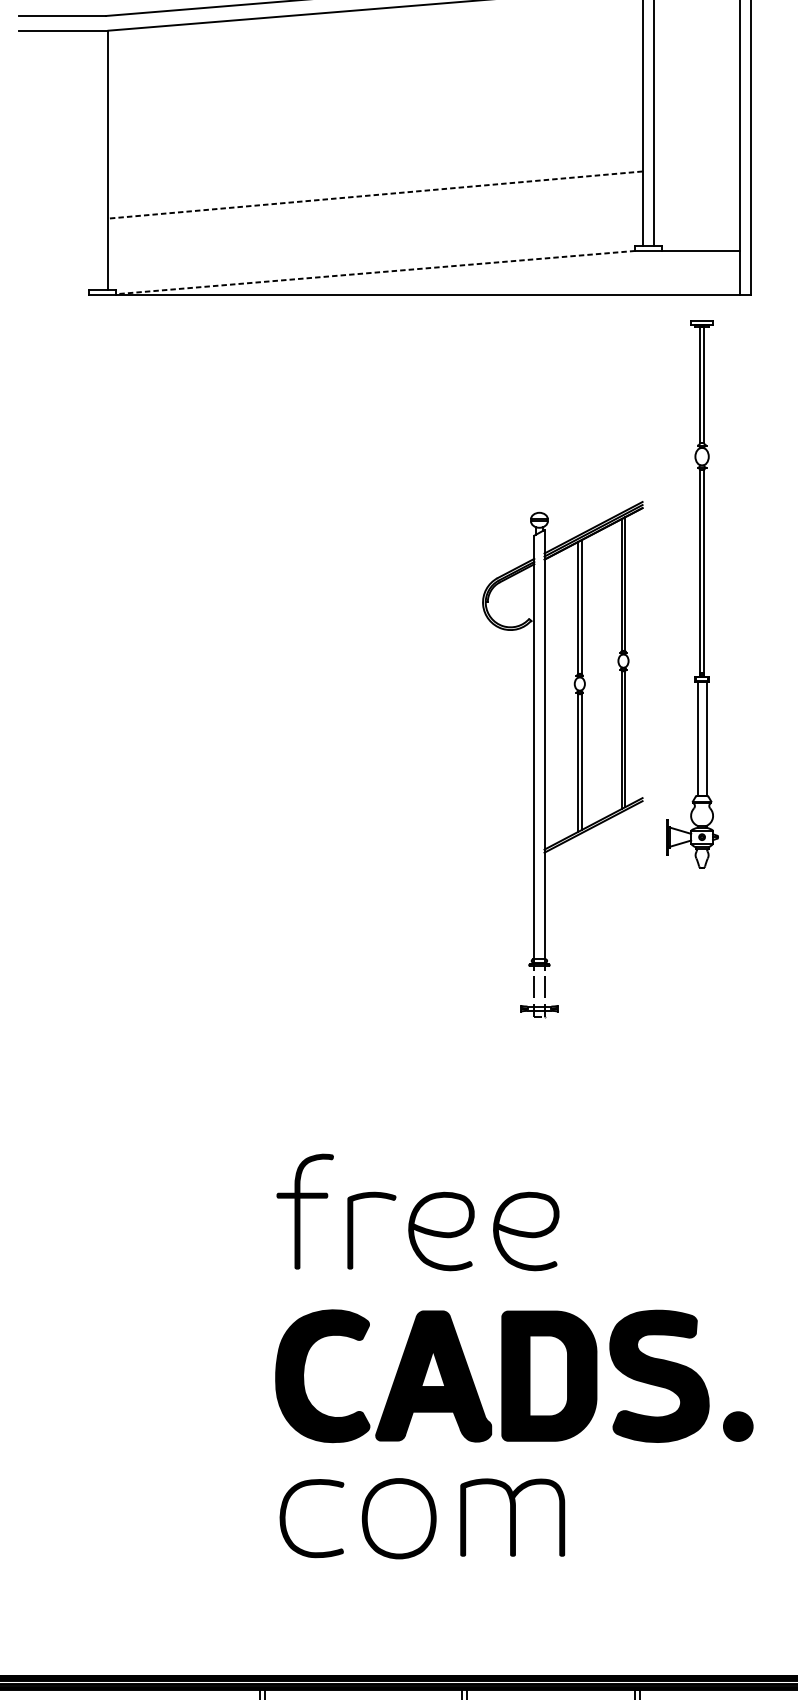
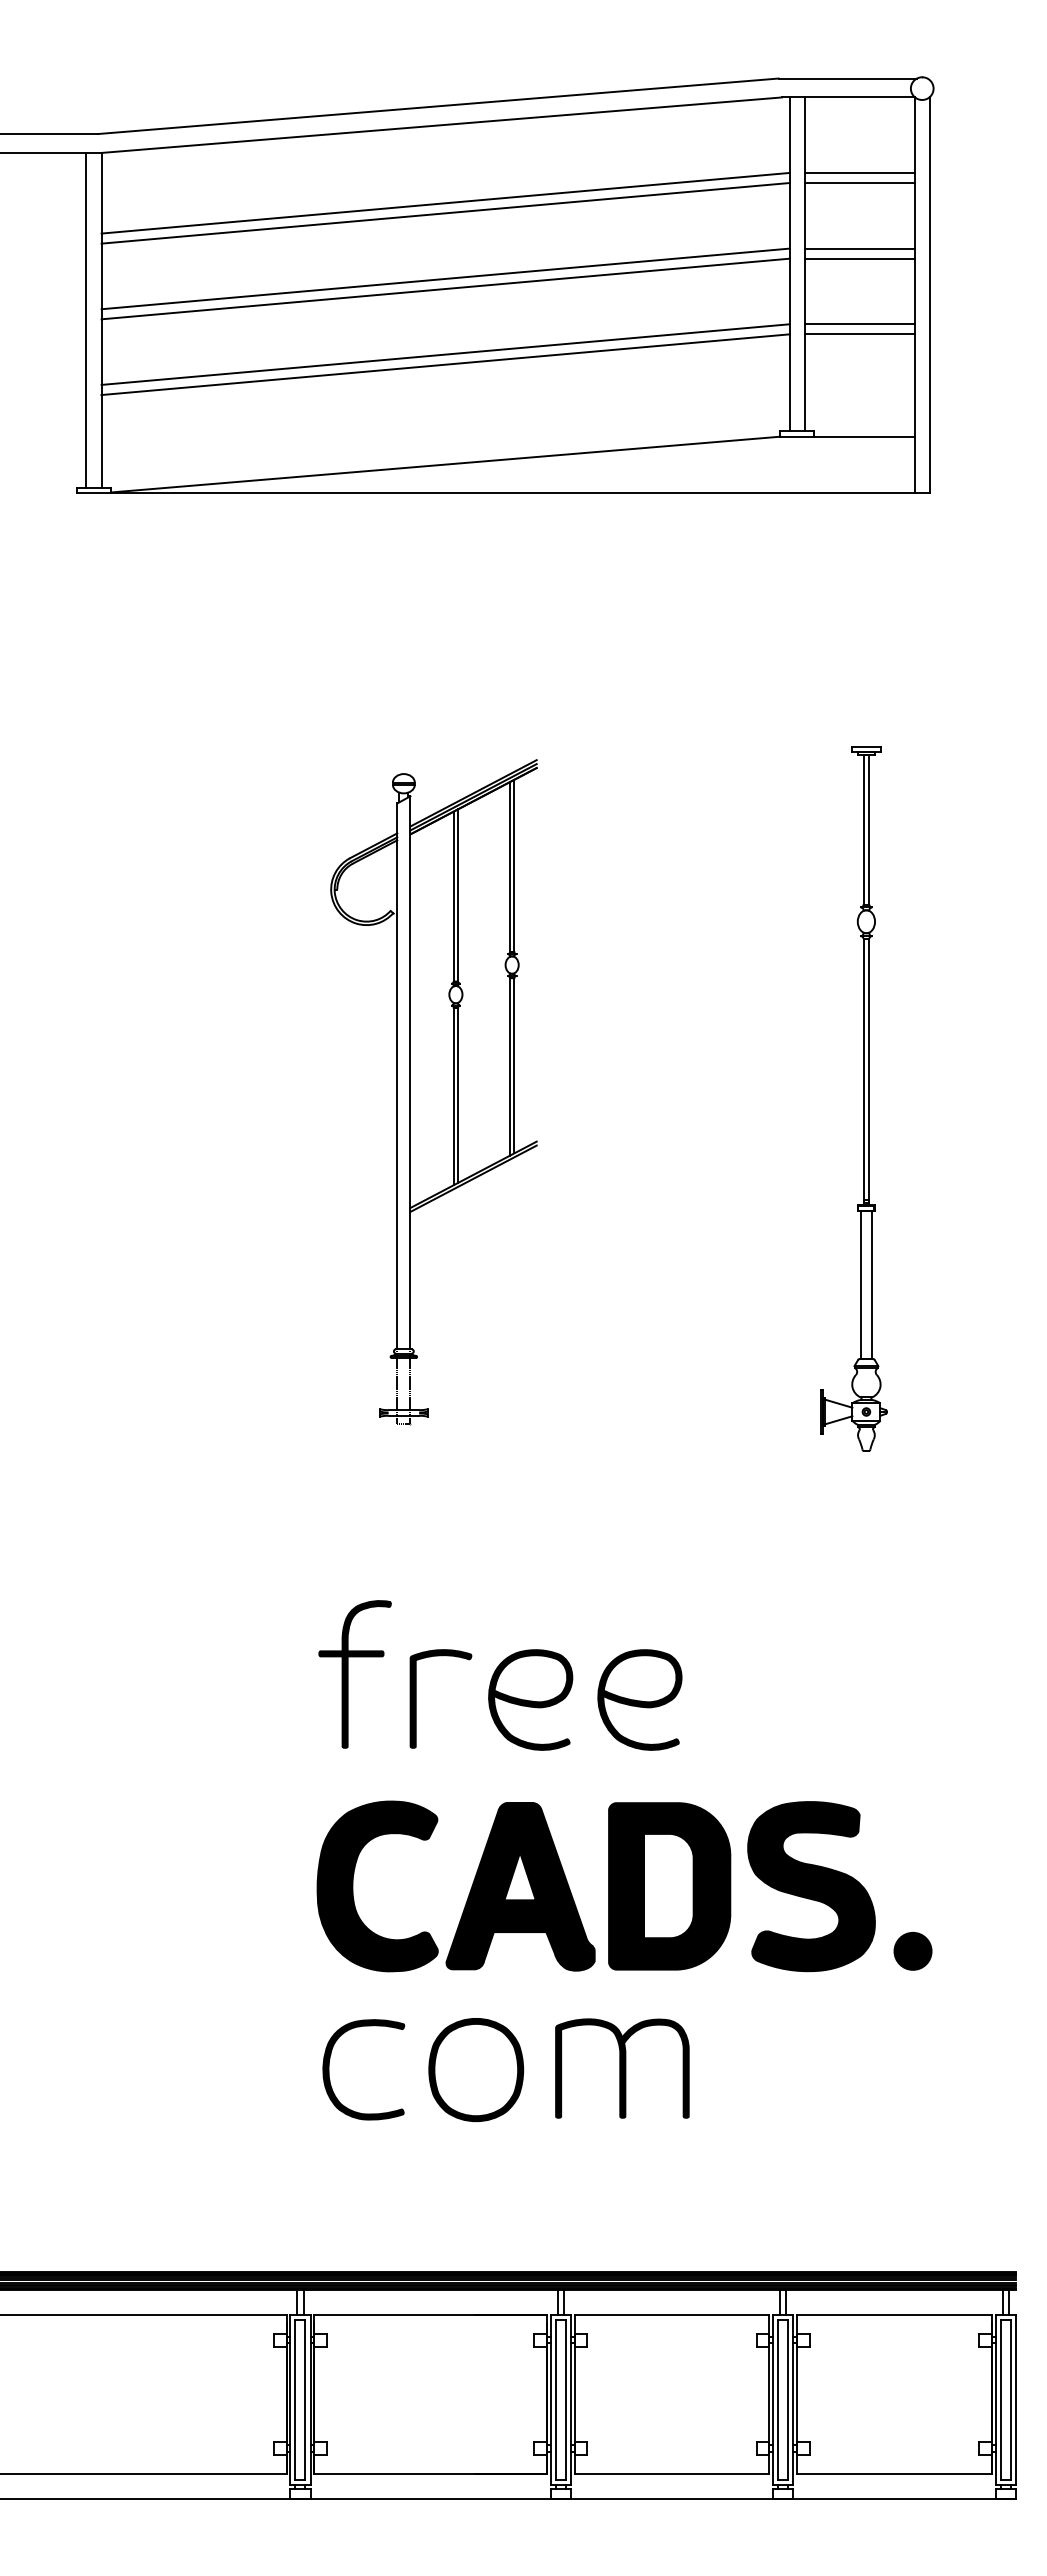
line: (696, 45) -> (859, 172), added
line: (696, 54) -> (859, 183), added
line: (375, 69) -> (445, 202), added
line: (375, 77) -> (445, 213), added
line: (696, 104) -> (859, 248), added
line: (696, 112) -> (859, 258), added
line: (375, 128) -> (445, 278), added
line: (375, 135) -> (445, 288), added
line: (96, 159) -> (86, 319), added
line: (696, 163) -> (859, 324), added
line: (696, 171) -> (859, 334), added
line: (375, 187) -> (445, 354), added
line: (375, 194) -> (445, 364), dashed -> solid
line: (375, 272) -> (445, 464), dashed -> solid
part: (699, 593) -> (863, 1098), moved
part: (562, 759) -> (433, 1092), moved

